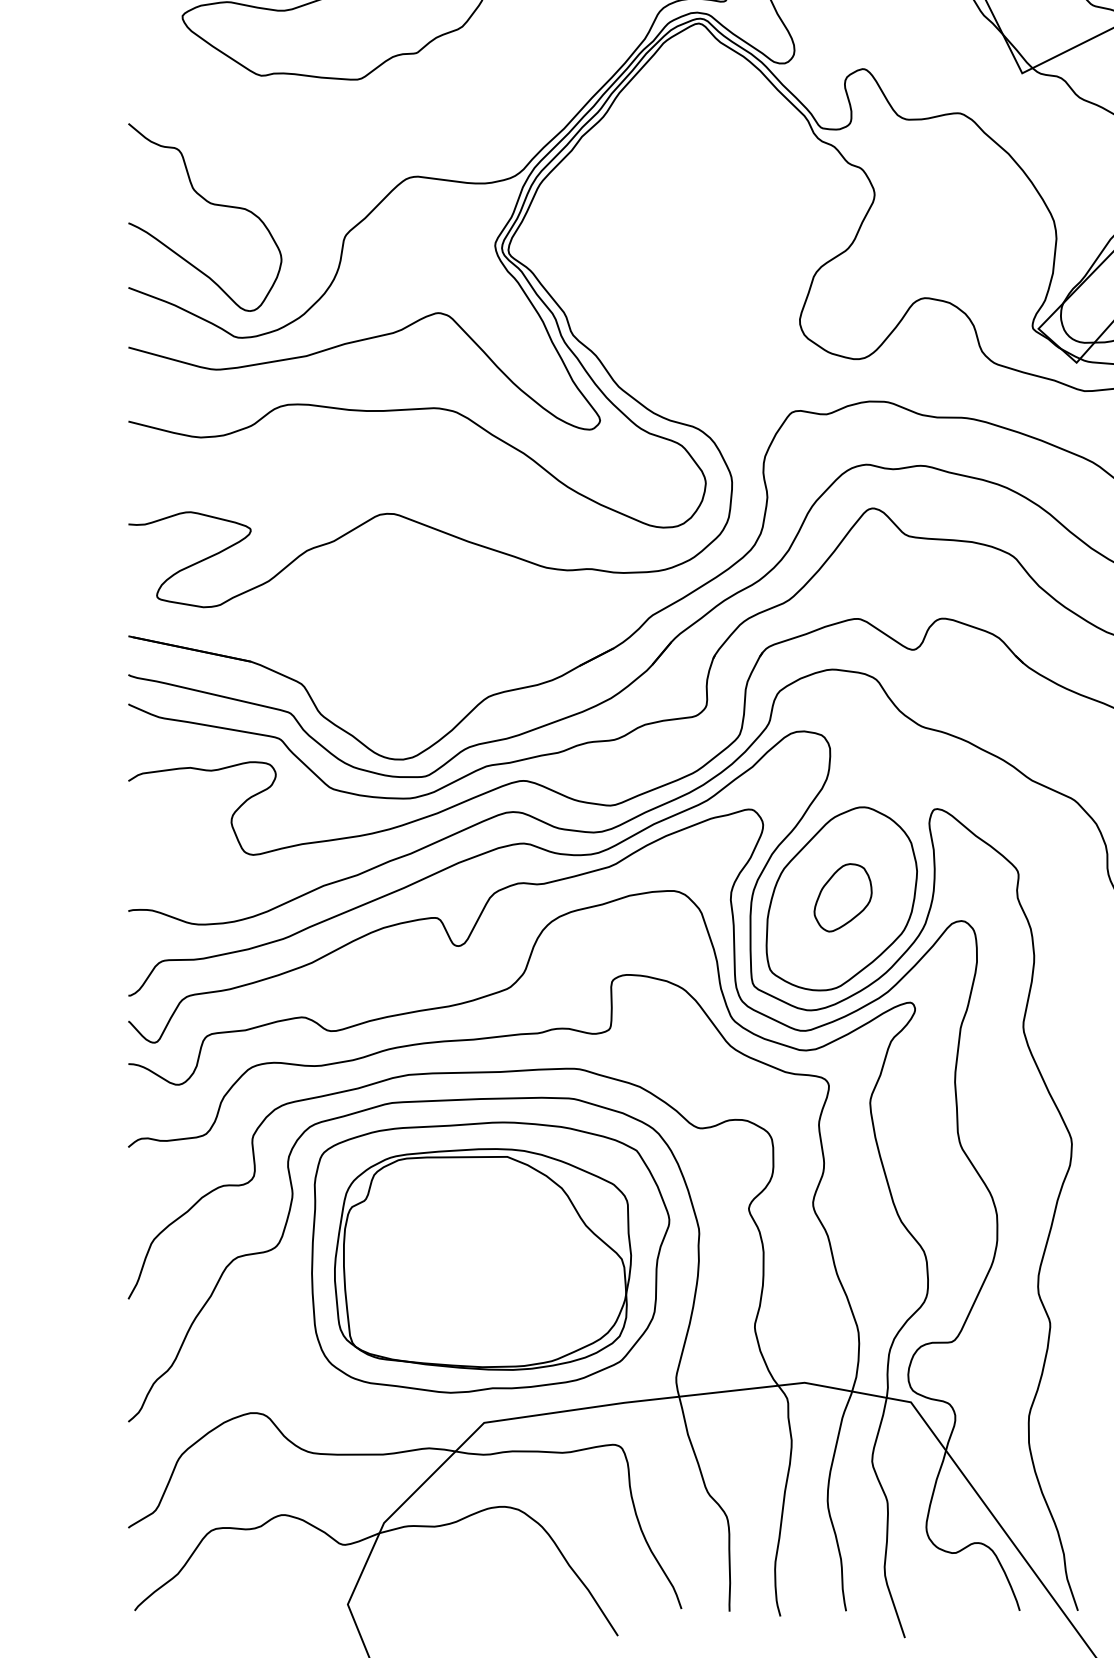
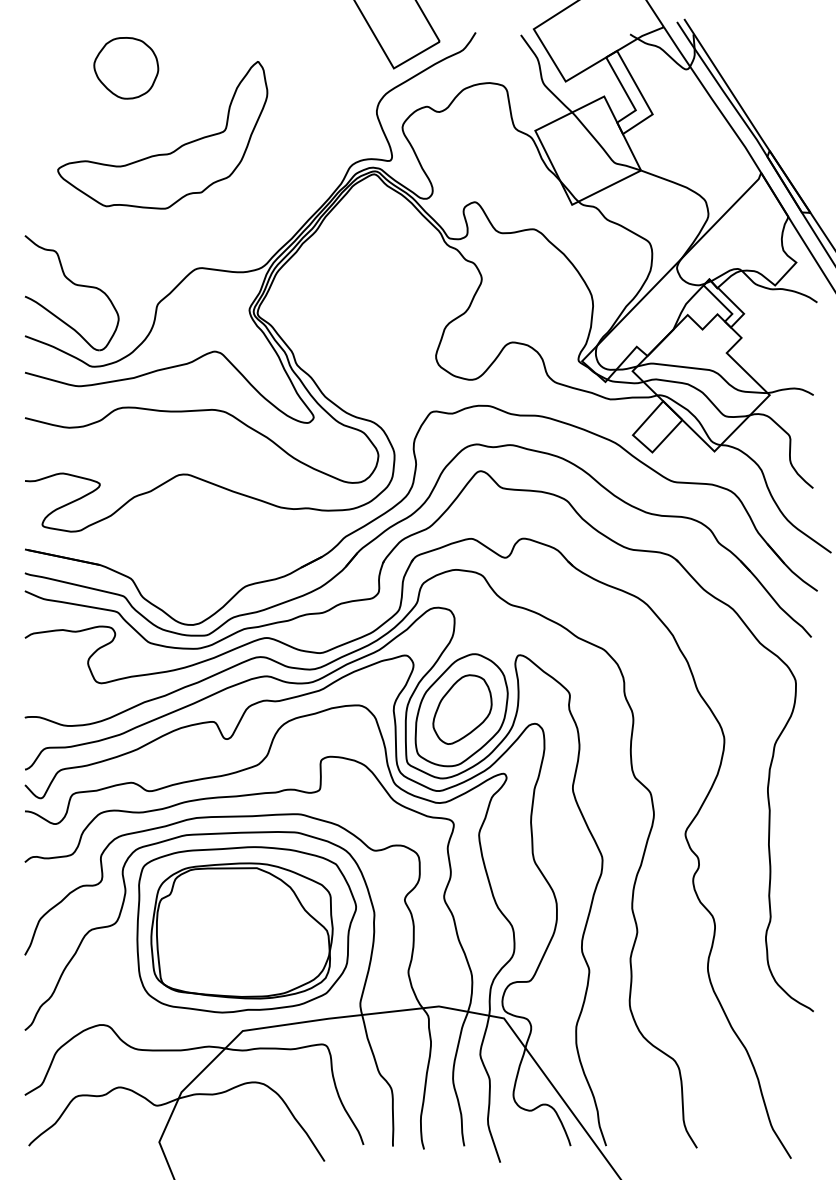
part: (843, 897) -> (462, 709), size x1.67

